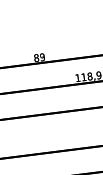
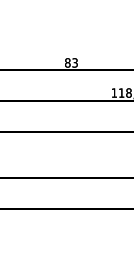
text: (42, 57) -> (74, 62), 89 -> 83

